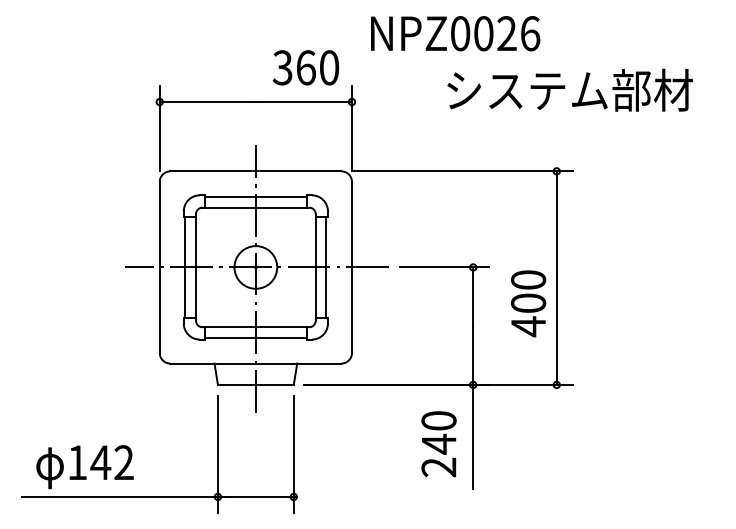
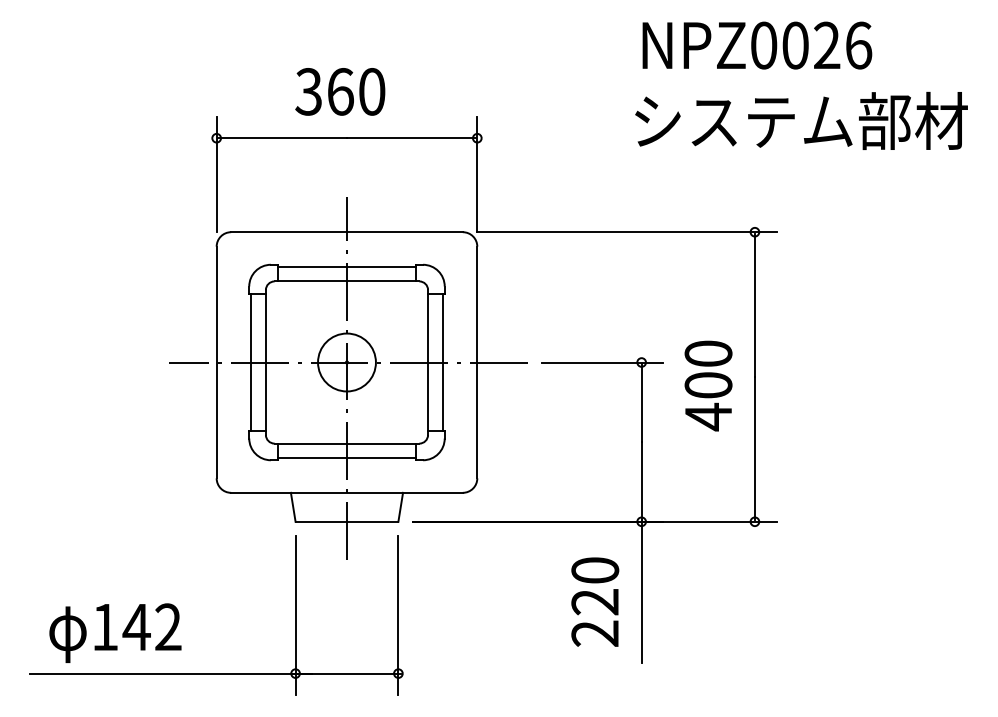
text: (455, 33) -> (757, 45), moved
text: (305, 67) -> (339, 91), moved
text: (569, 89) -> (800, 119), moved
text: (528, 303) -> (708, 385), moved
text: (438, 443) -> (594, 601), 240 -> 220

